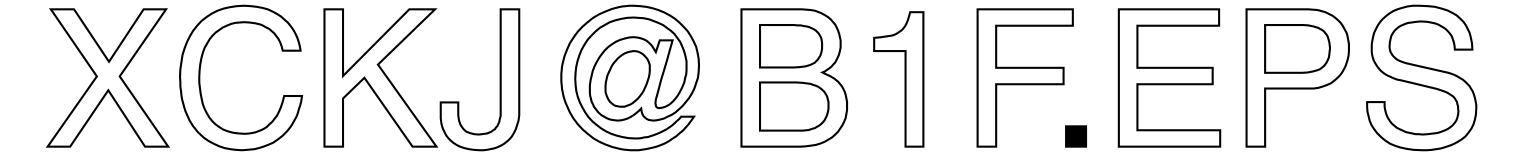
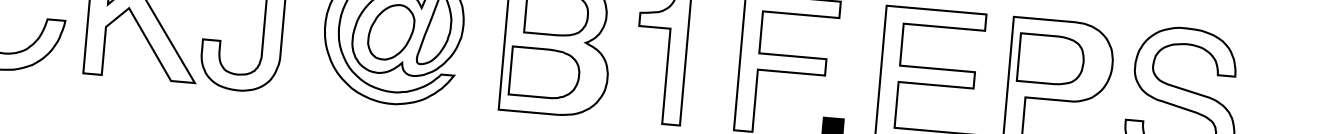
part: (1297, 48) -> (1051, 59), moved
part: (794, 106) -> (545, 73), moved

